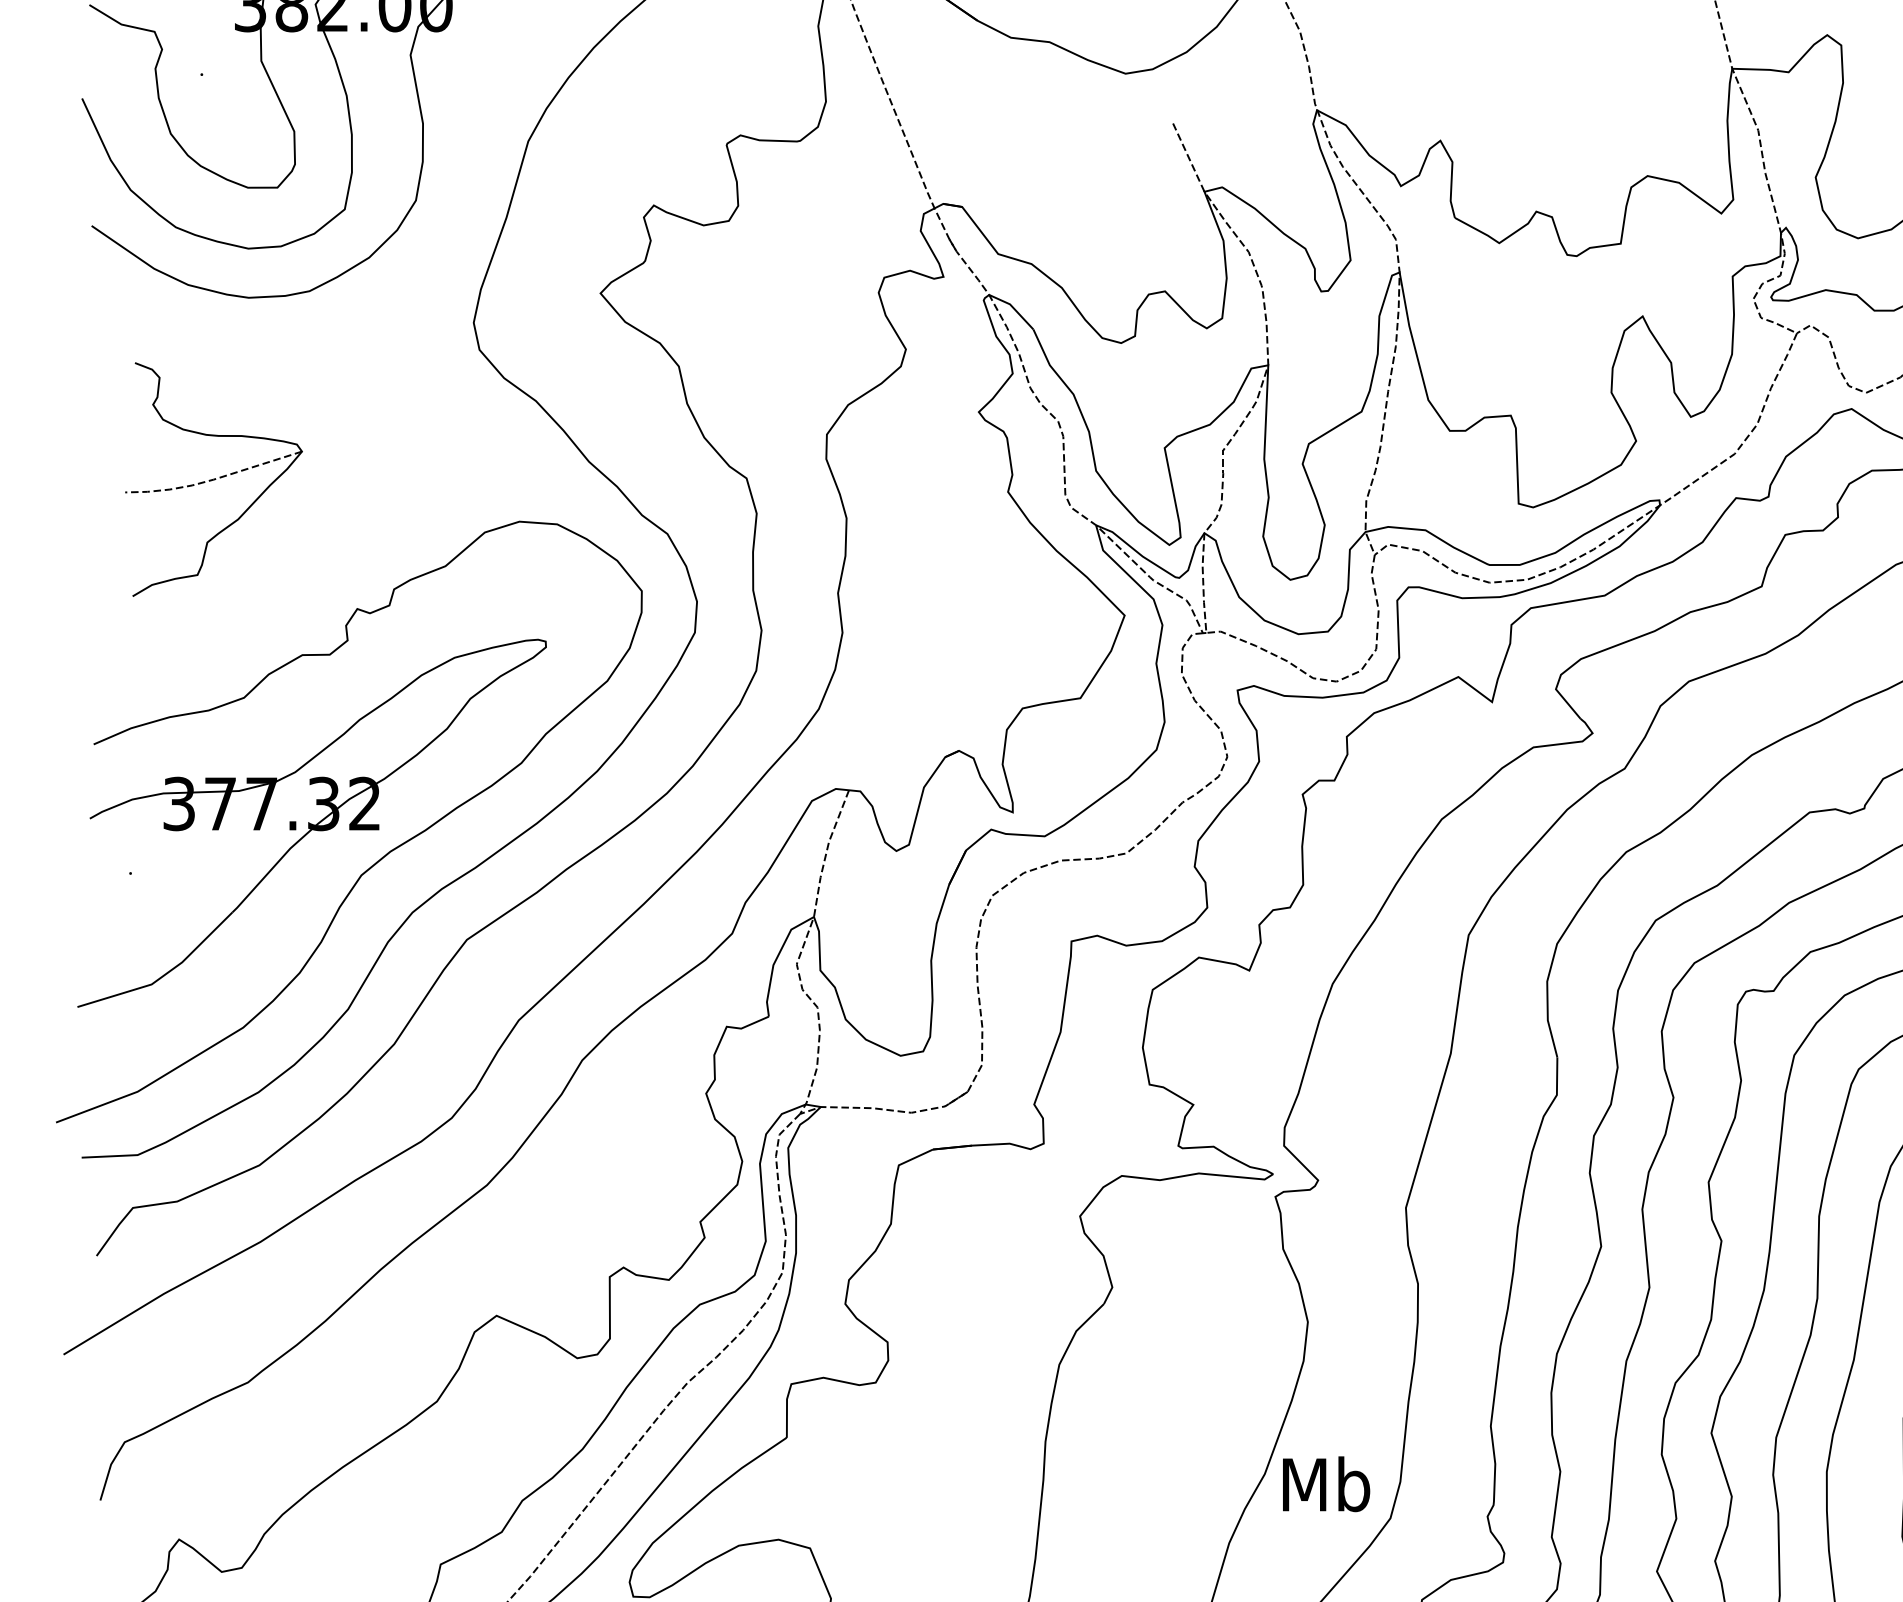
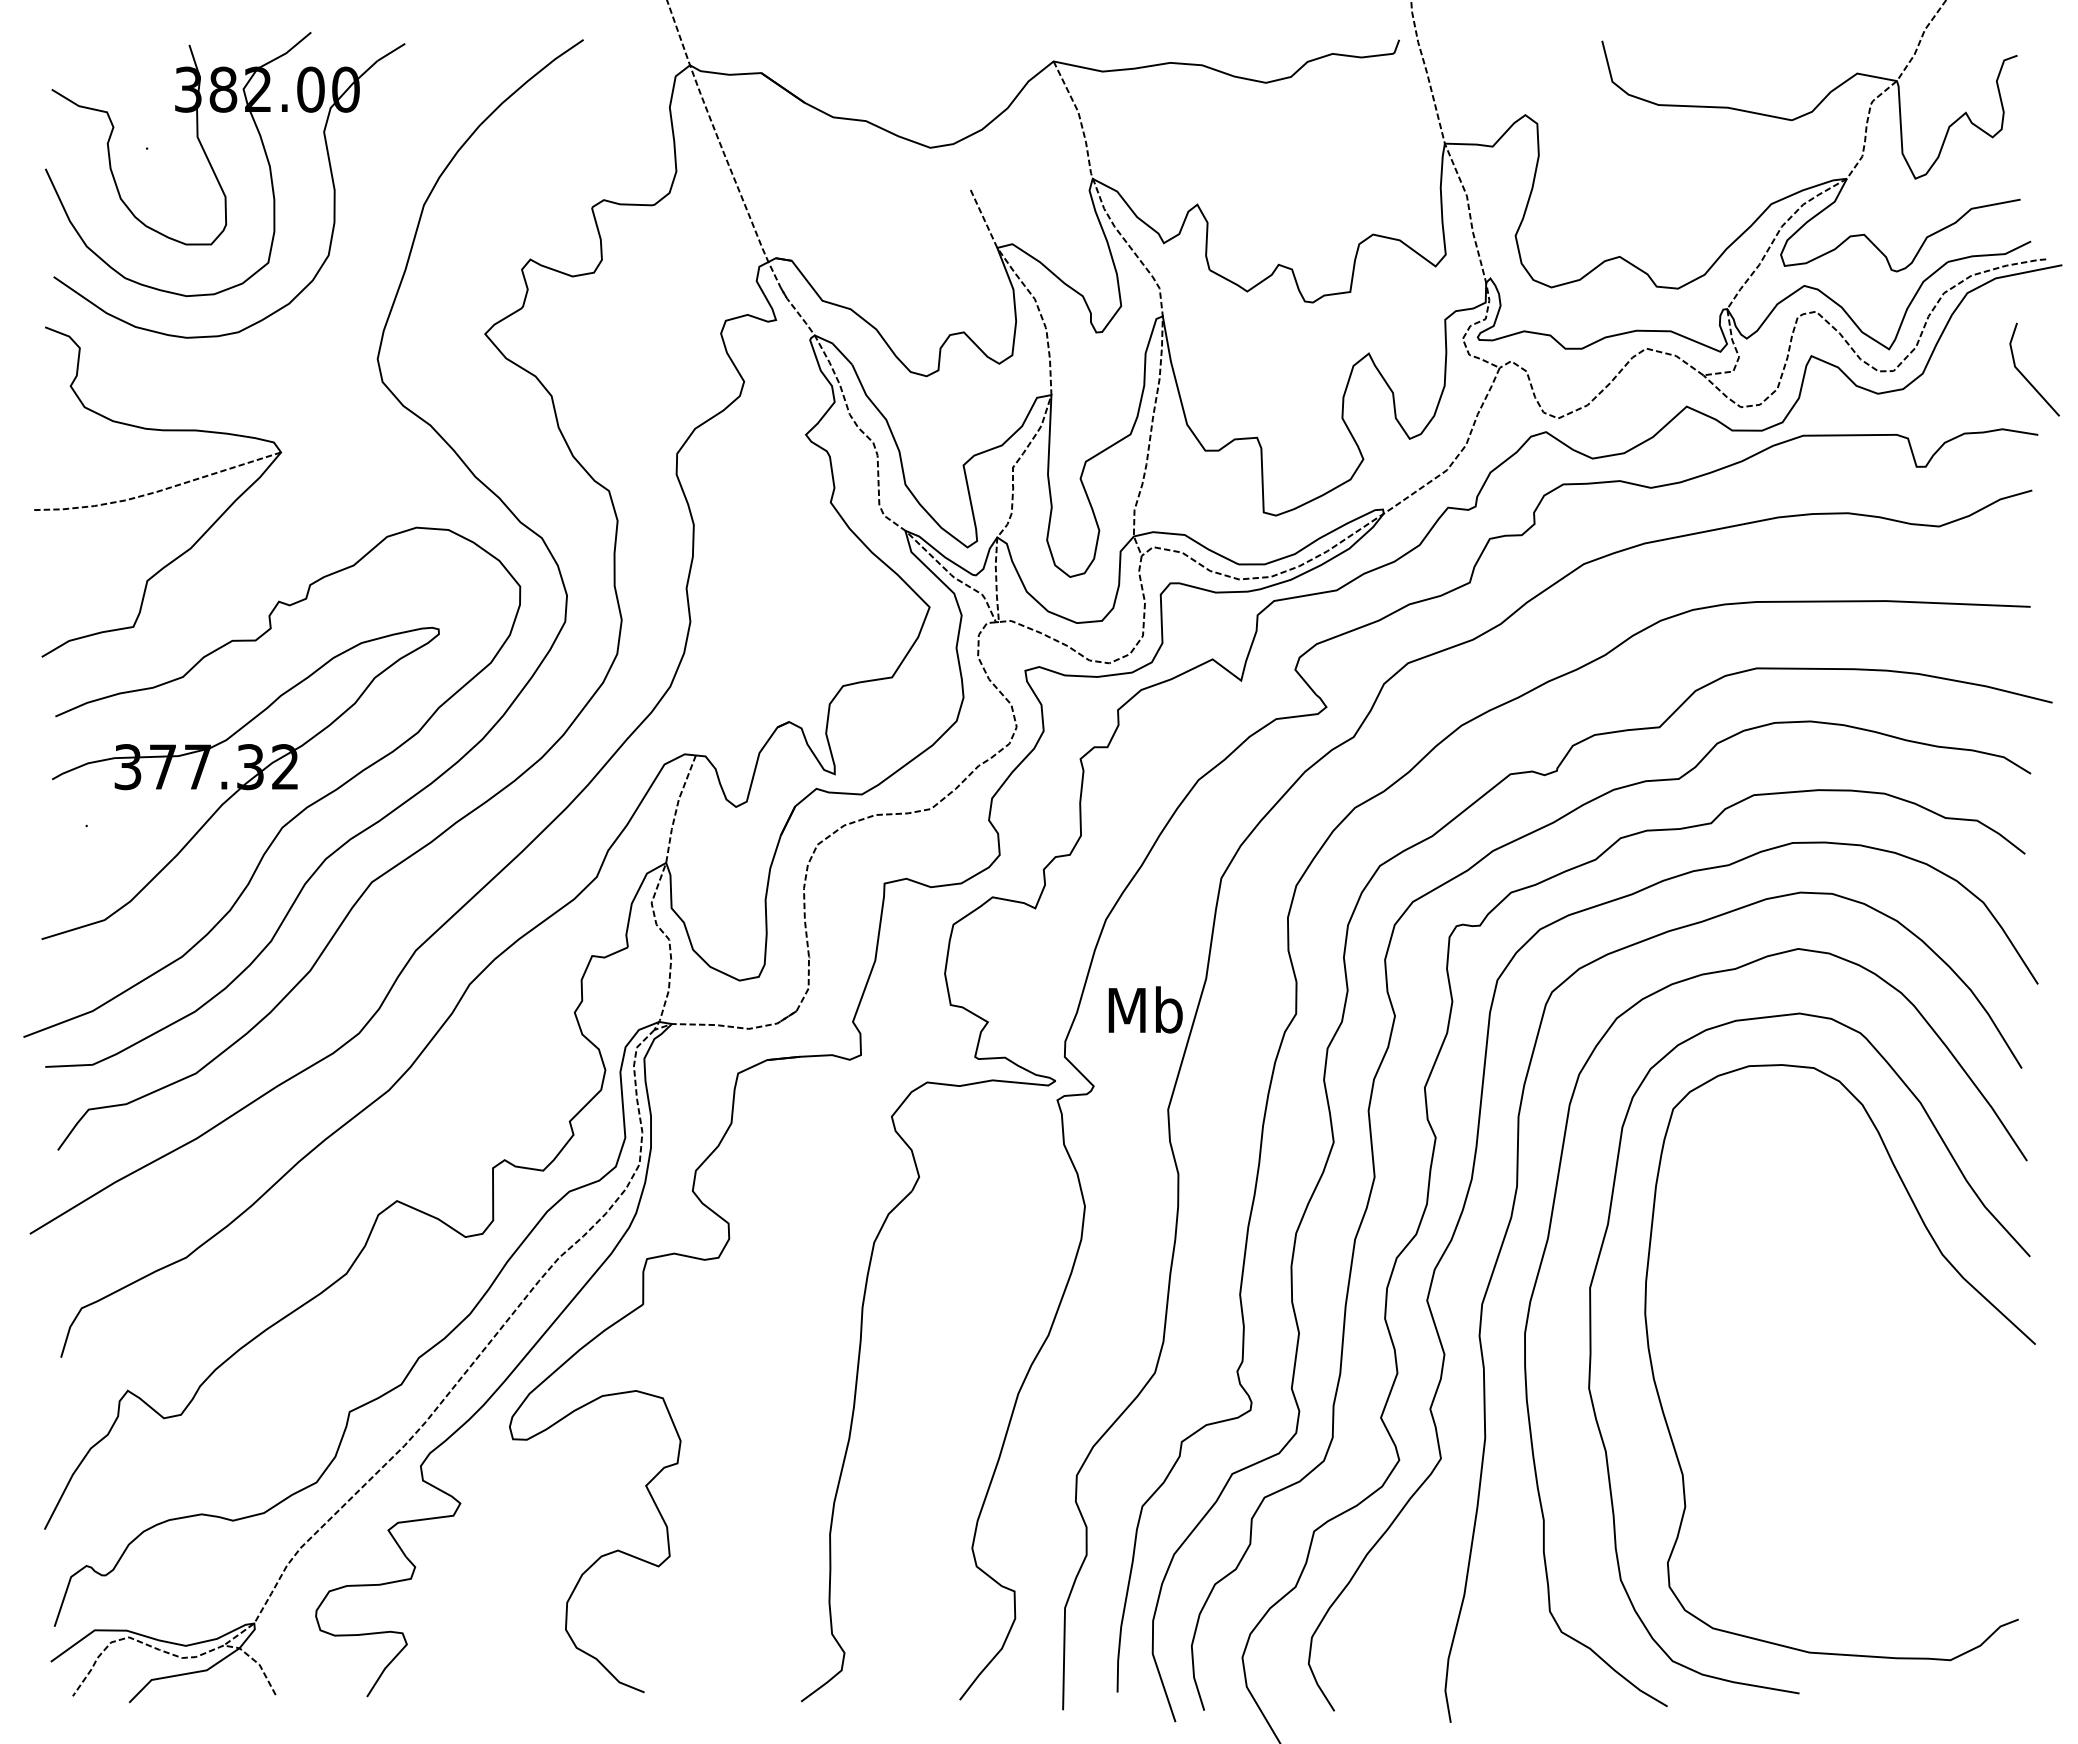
part: (215, 478) -> (158, 491), size x1.67
text: (1326, 1483) -> (1145, 1009), moved

